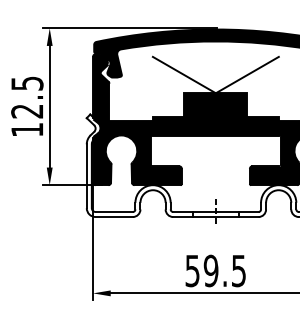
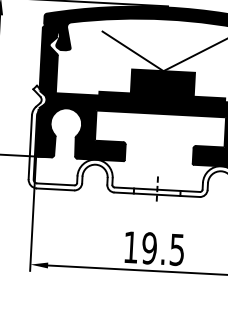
text: (192, 271) -> (130, 247), 59.5 -> 19.5

